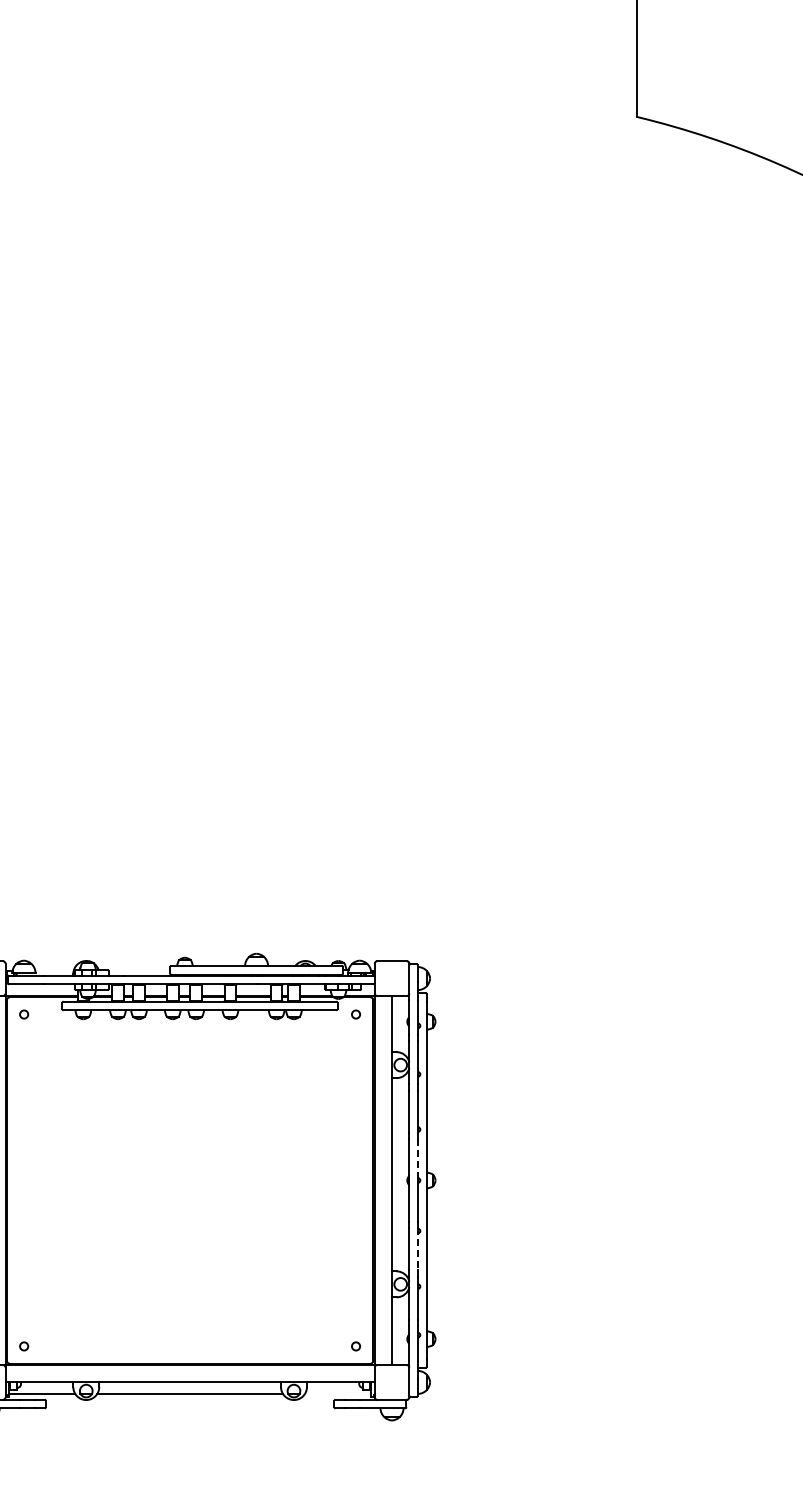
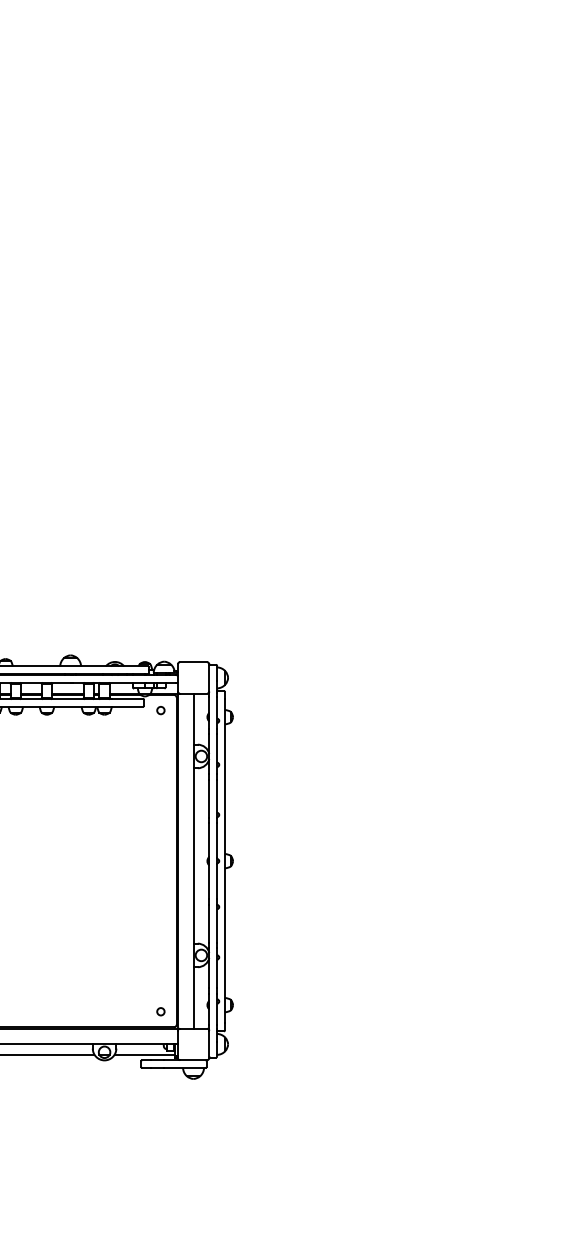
line: (418, 1158) -> (217, 841), dashed -> solid
line: (418, 1249) -> (217, 923), dashed -> solid
line: (338, 1393) -> (144, 1054), added

